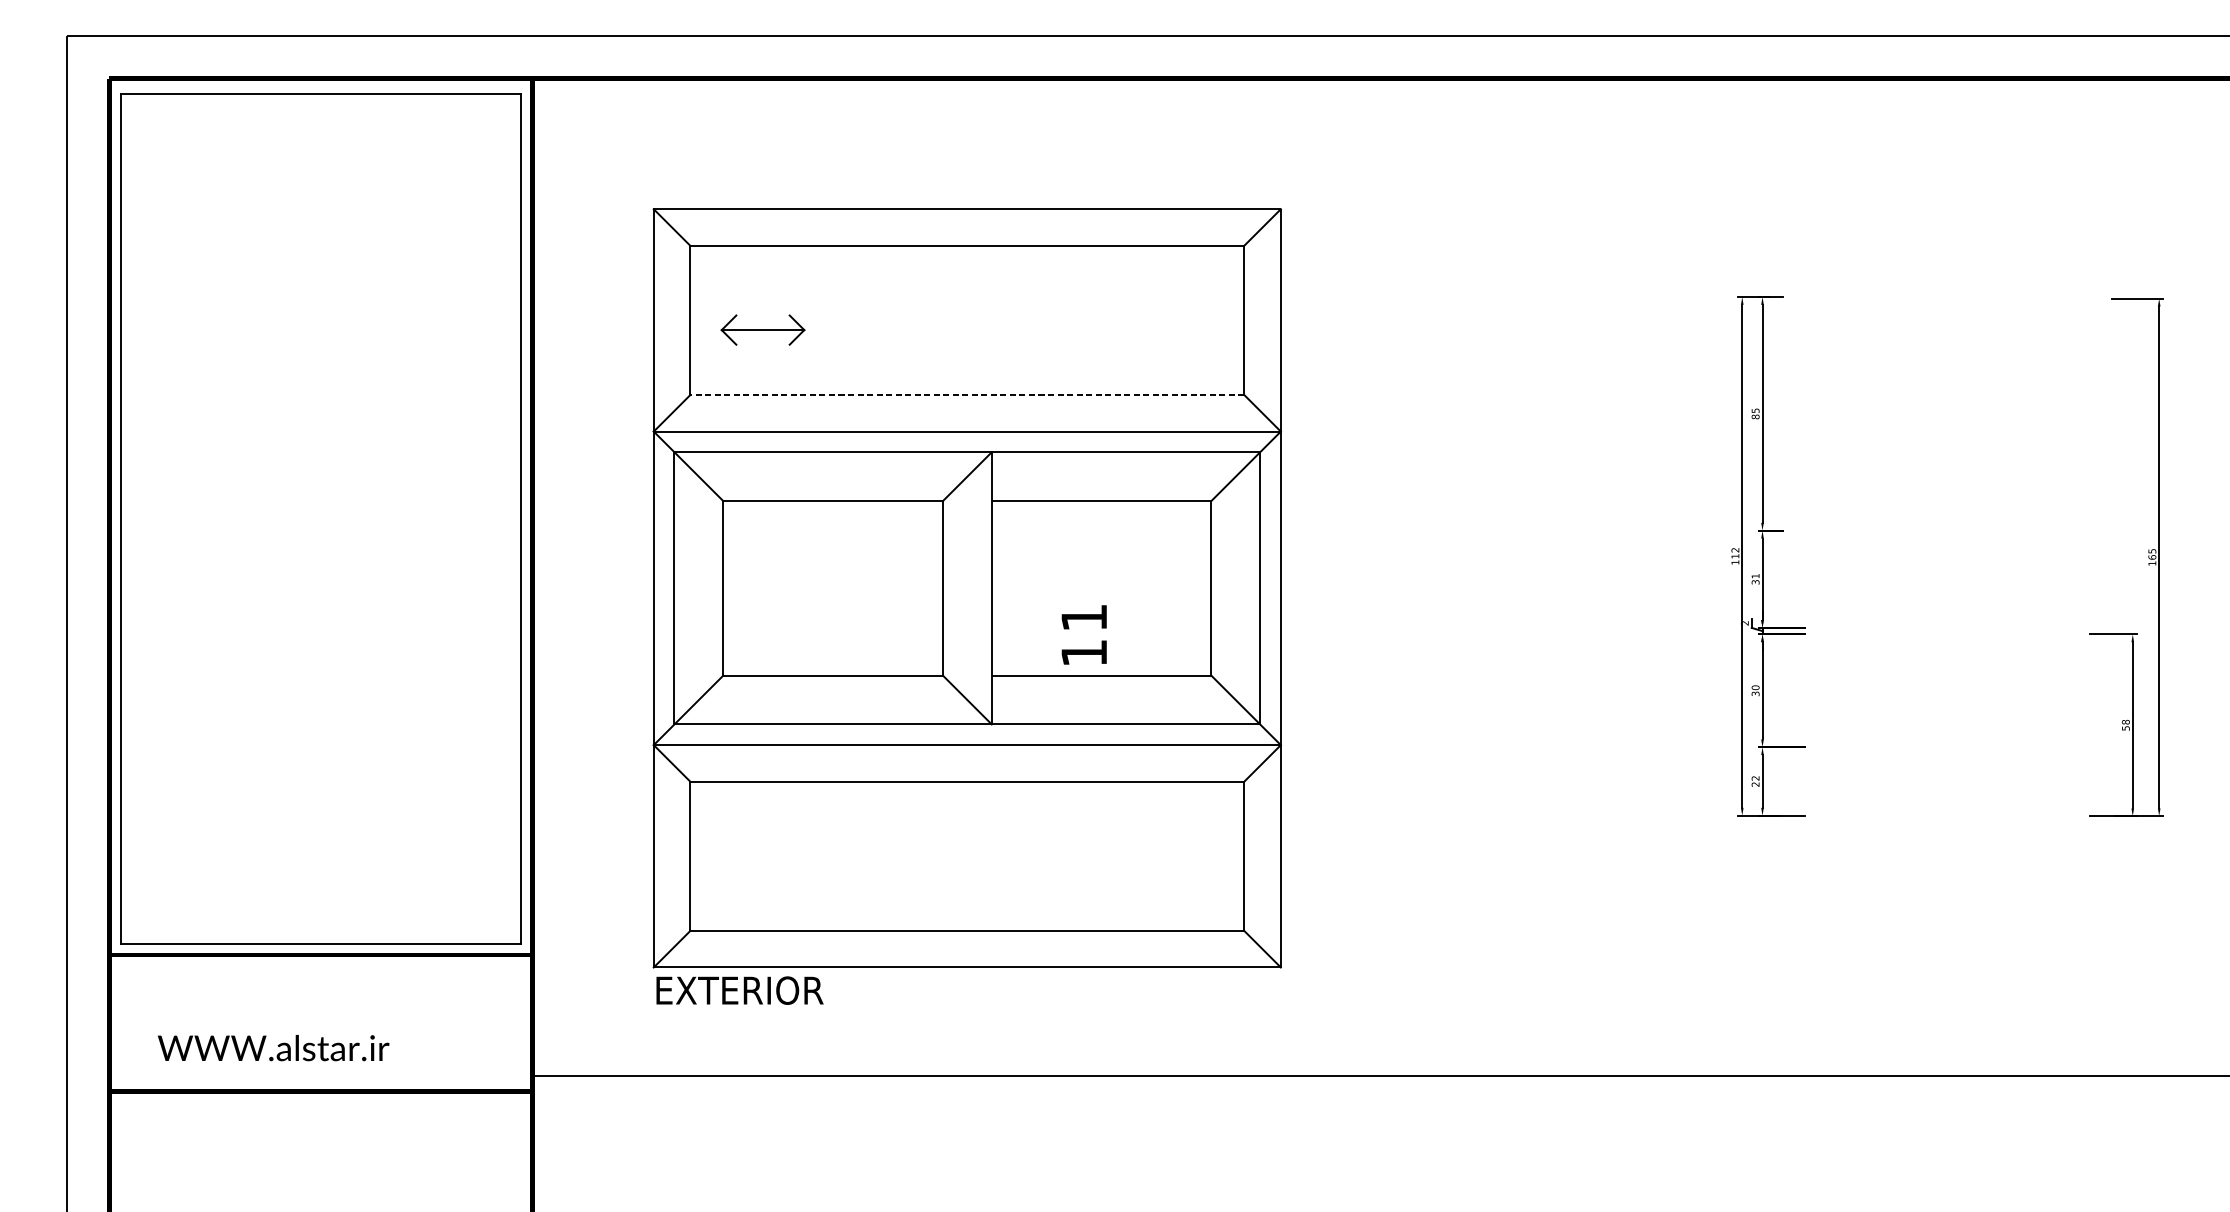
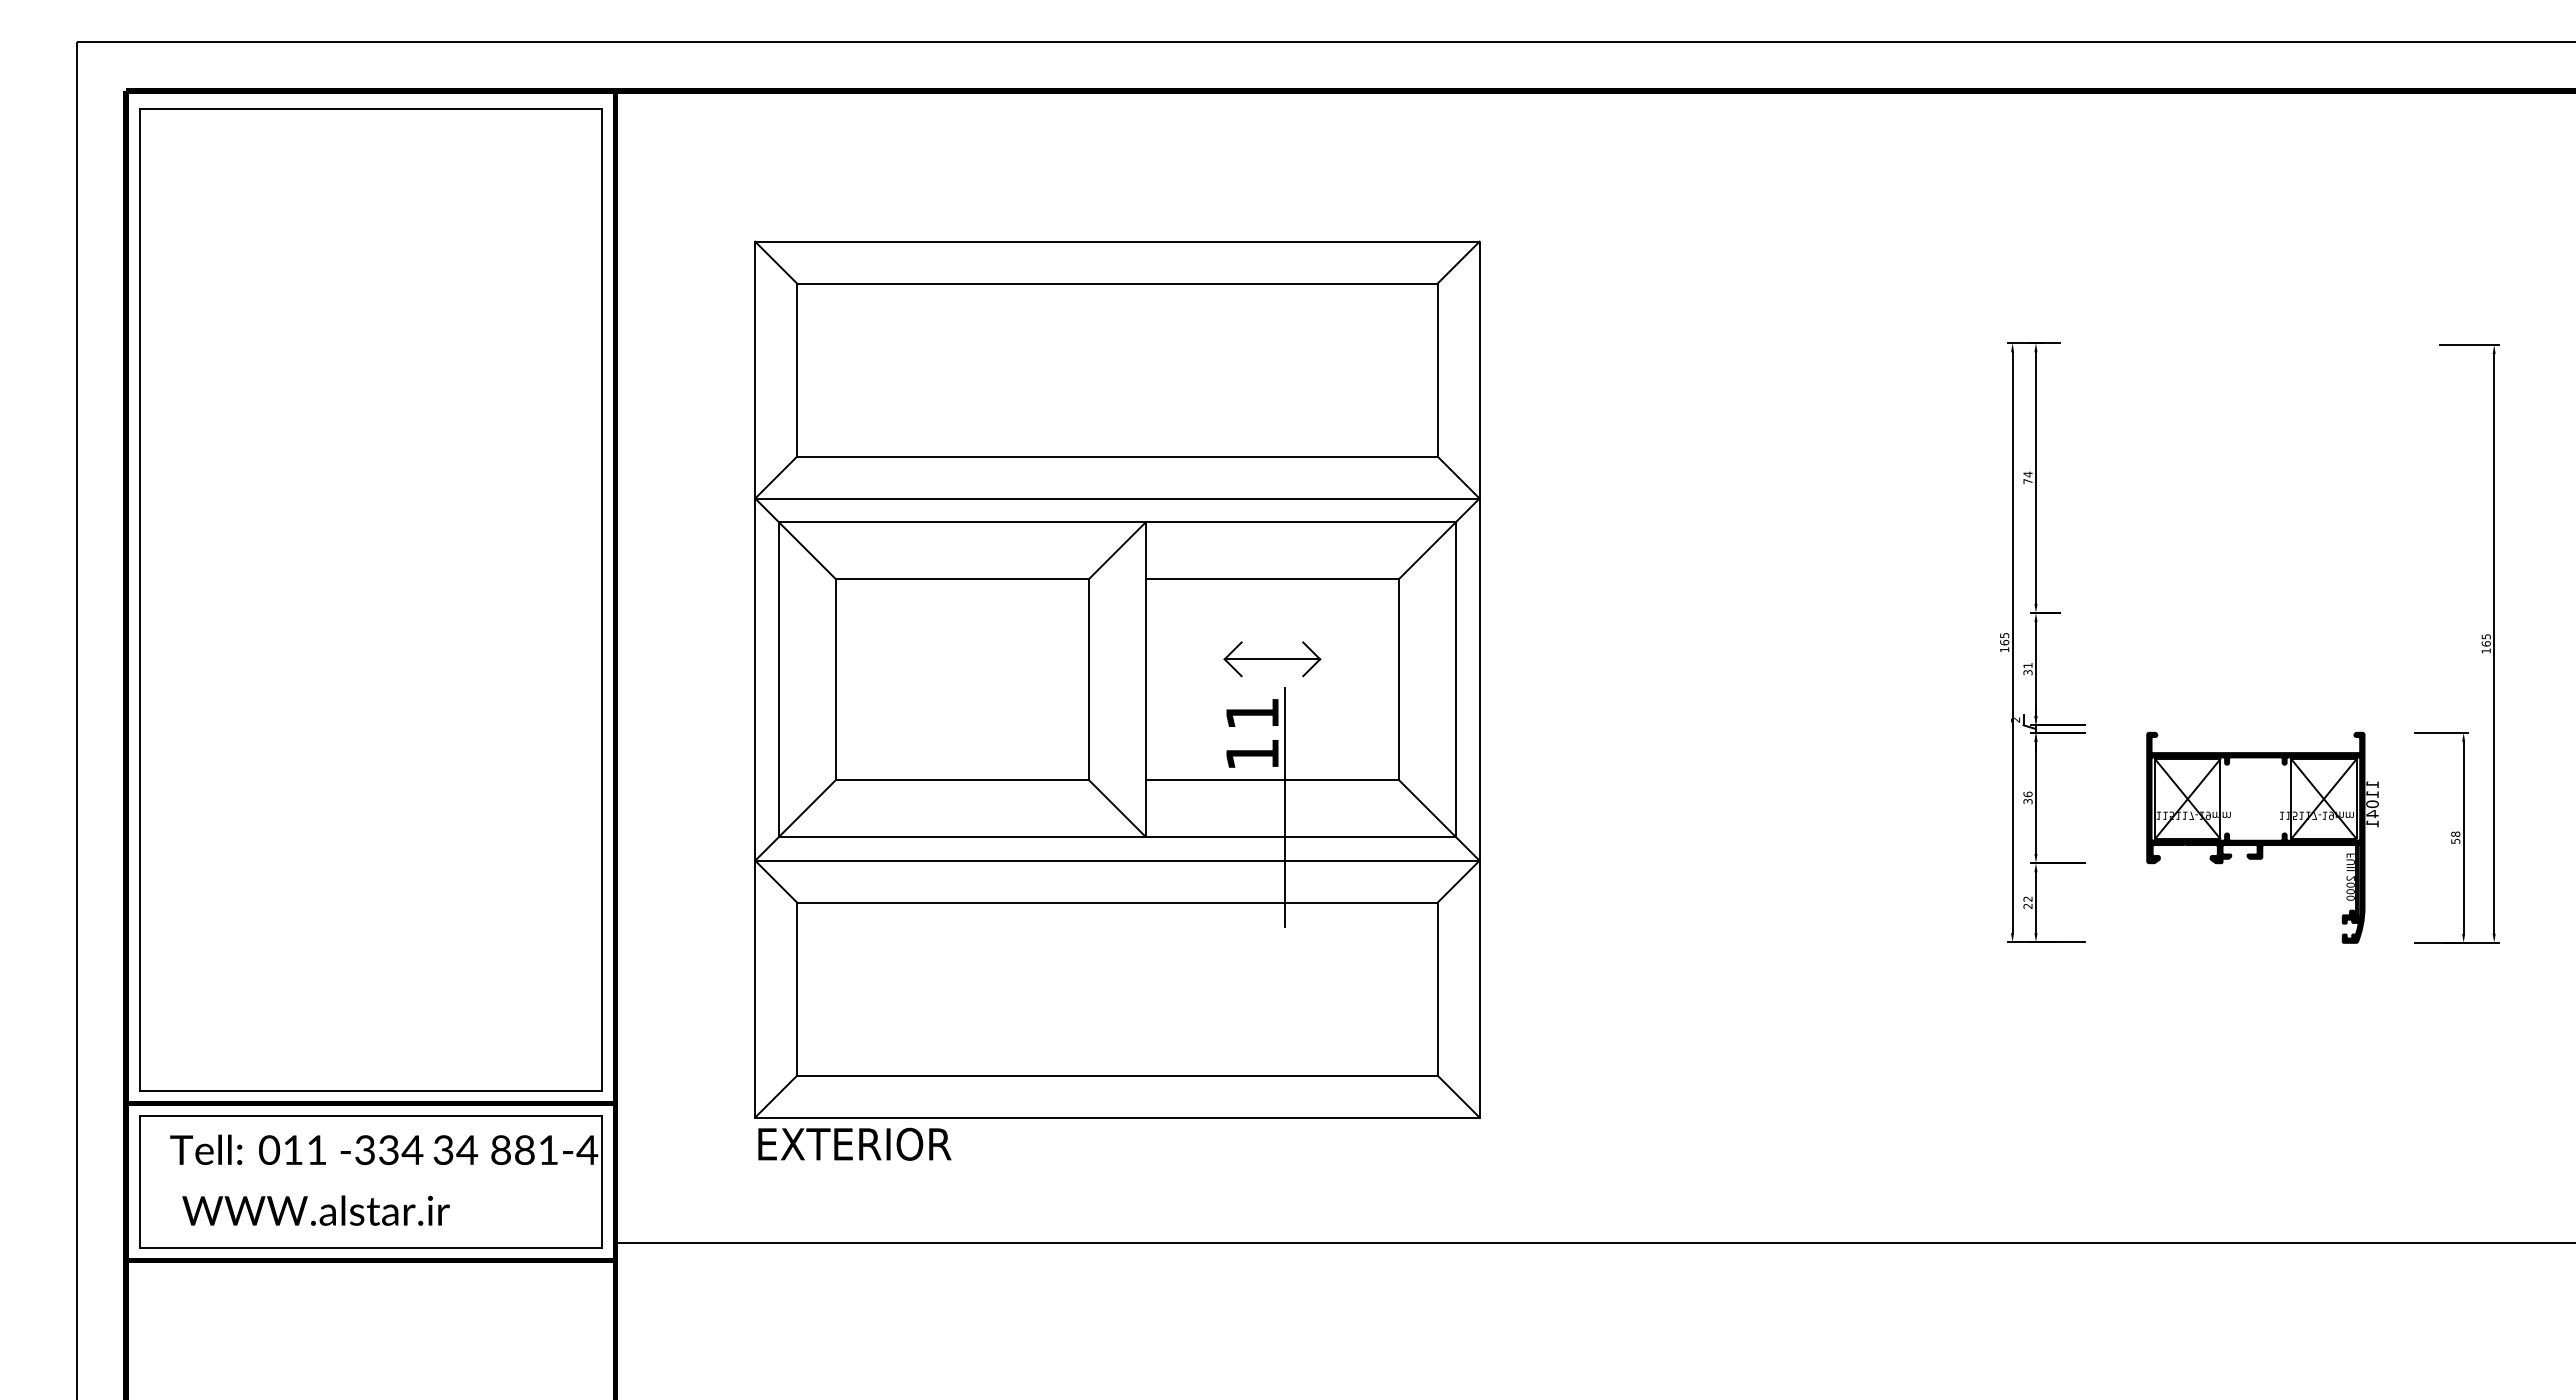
part: (763, 330) -> (1272, 659), moved
line: (966, 395) -> (1116, 456), dashed -> solid
text: (1755, 413) -> (2027, 477), 85 -> 74
text: (1735, 553) -> (2004, 639), 112 -> 165
text: (1755, 686) -> (2027, 793), 30 -> 36
line: (1111, 698) -> (1284, 806), added
part: (1958, 725) -> (2262, 837), added
part: (320, 1022) -> (370, 1181), added

